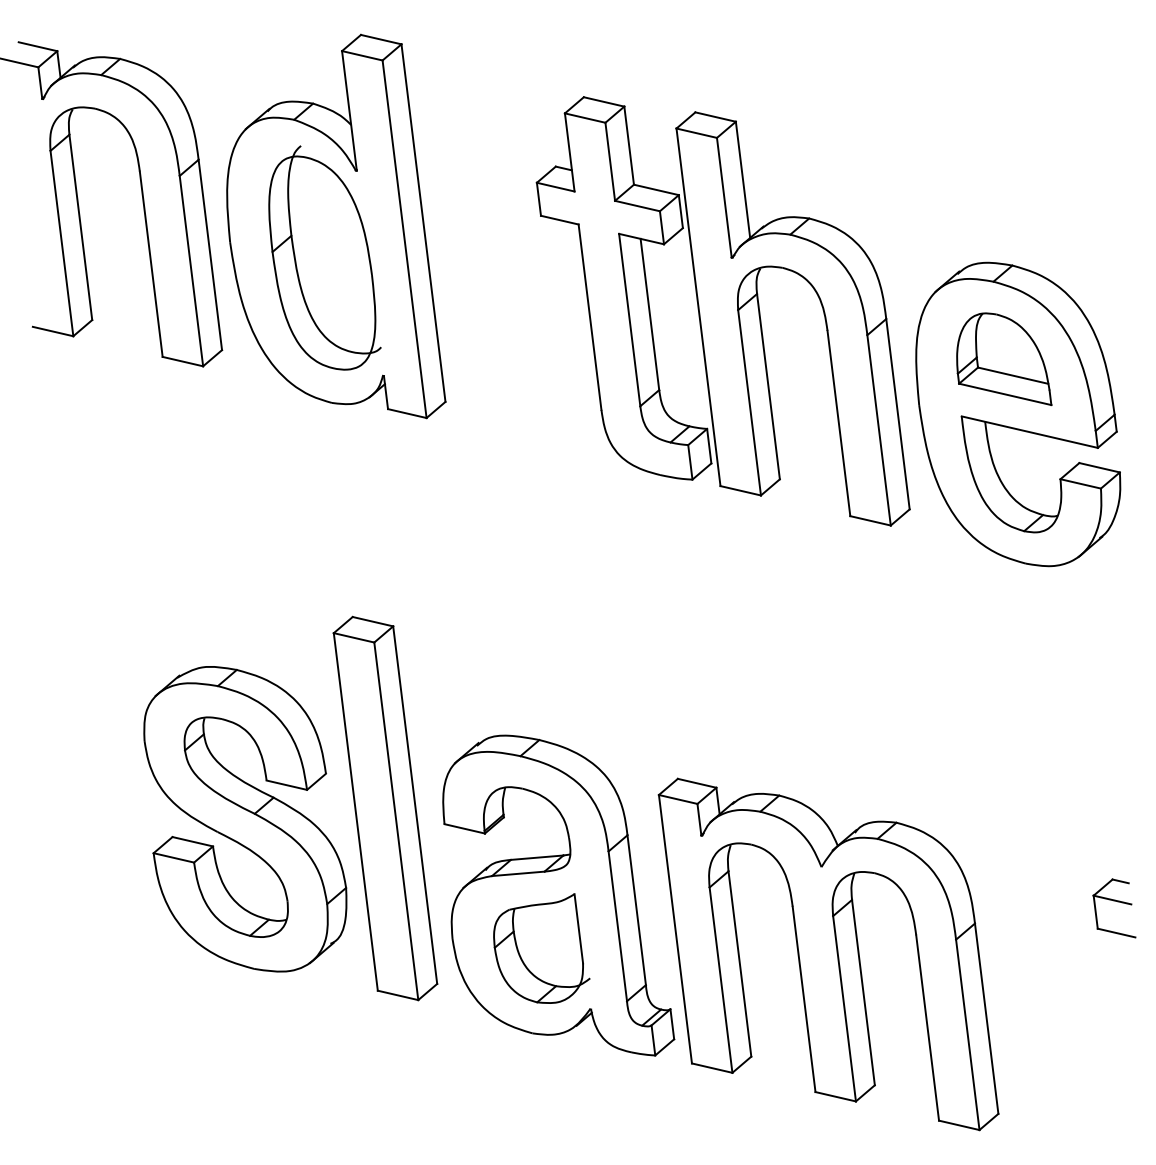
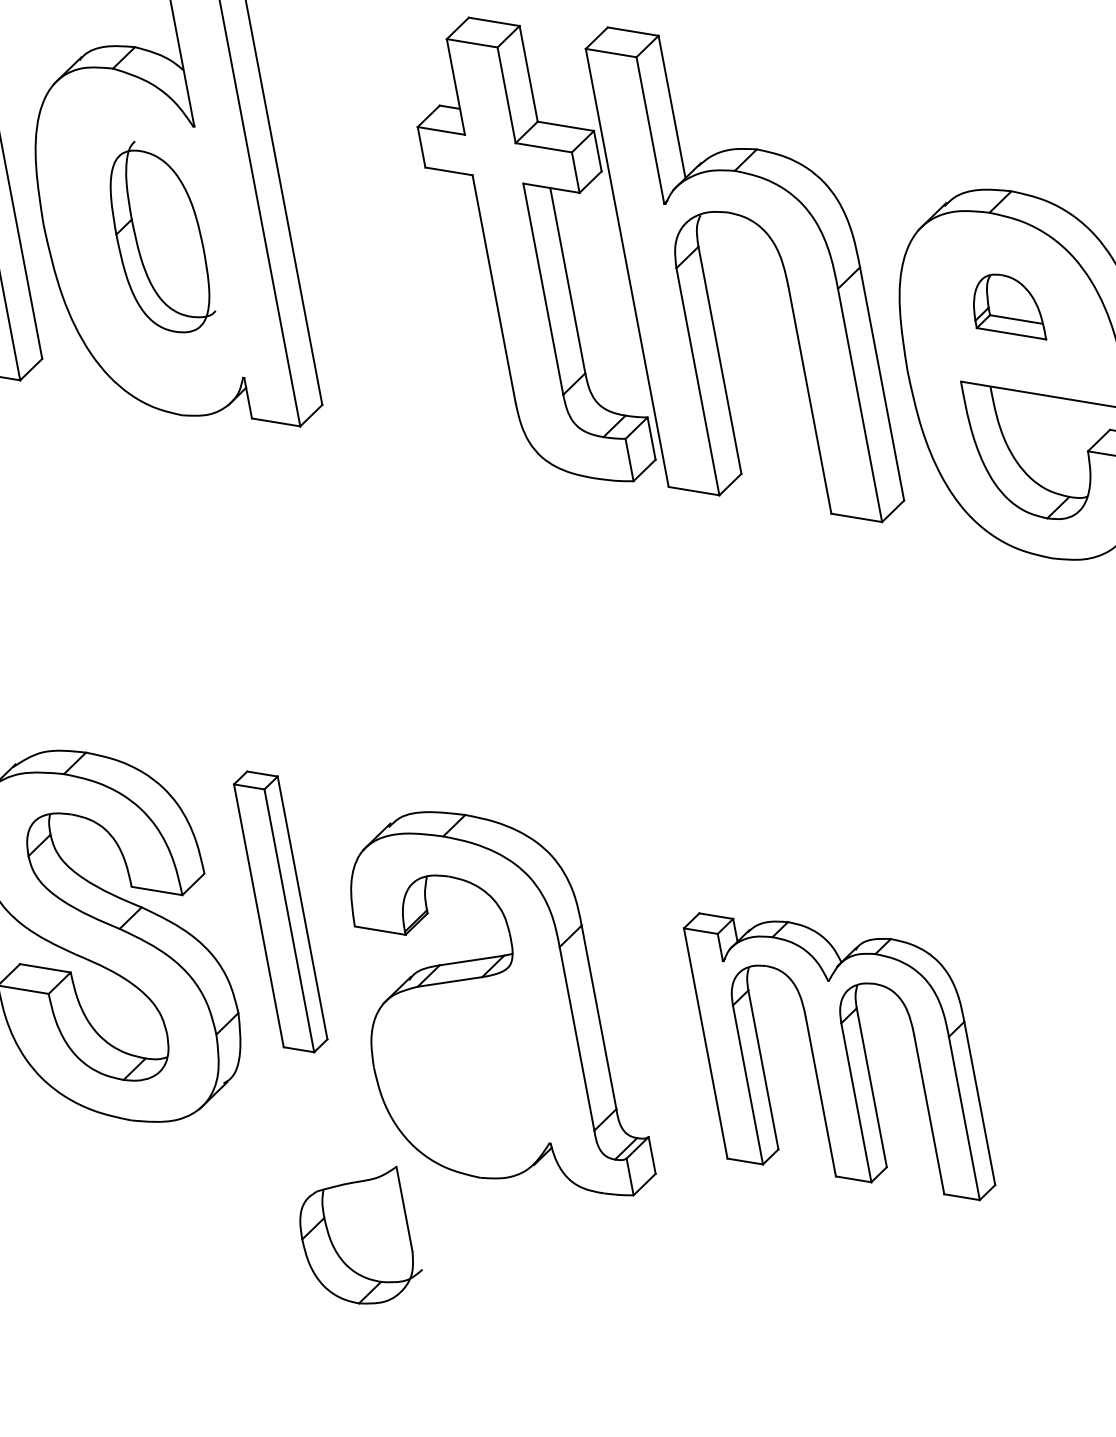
part: (324, 257) -> (161, 236), size x0.7
part: (1004, 359) -> (1009, 307), size x0.6
part: (385, 808) -> (280, 911), size x0.6
part: (541, 948) -> (360, 1236), moved
part: (828, 954) -> (839, 1056), size x0.7

